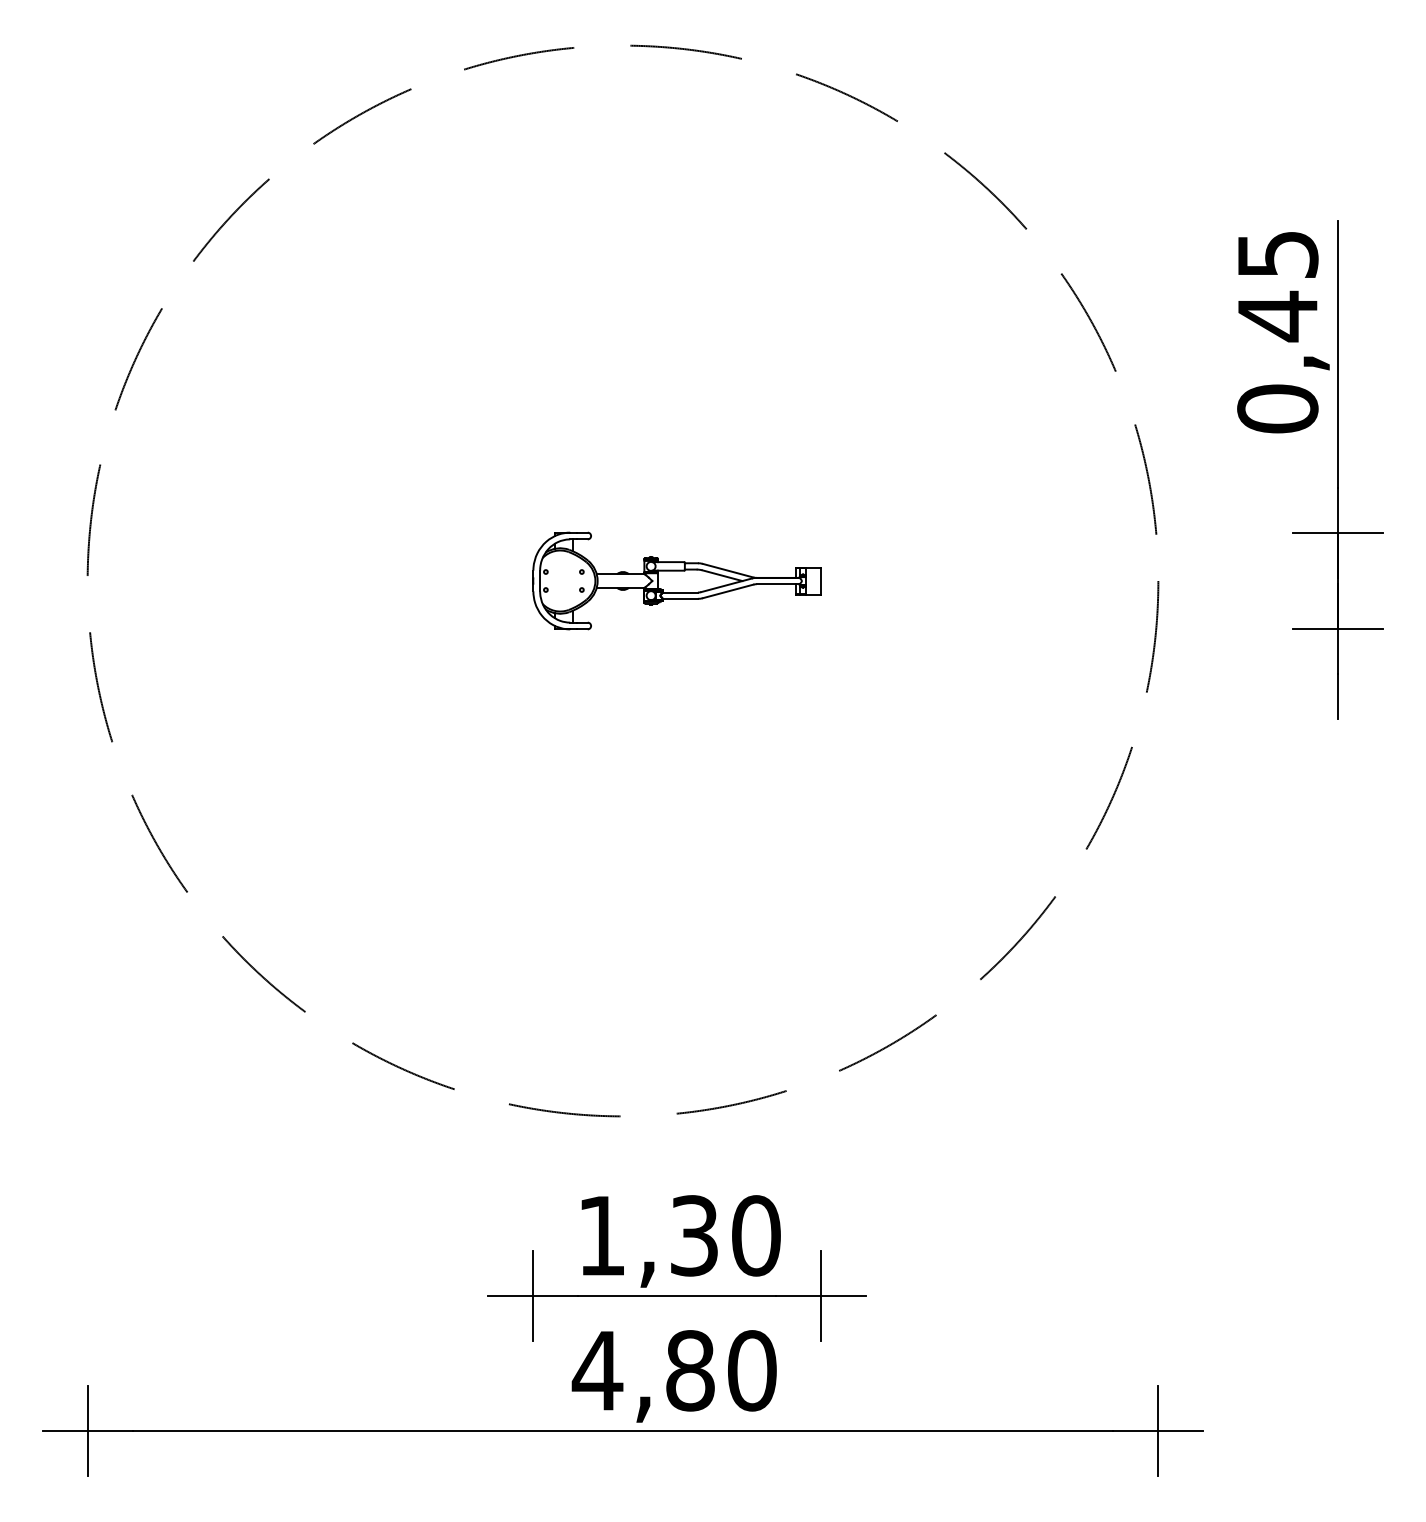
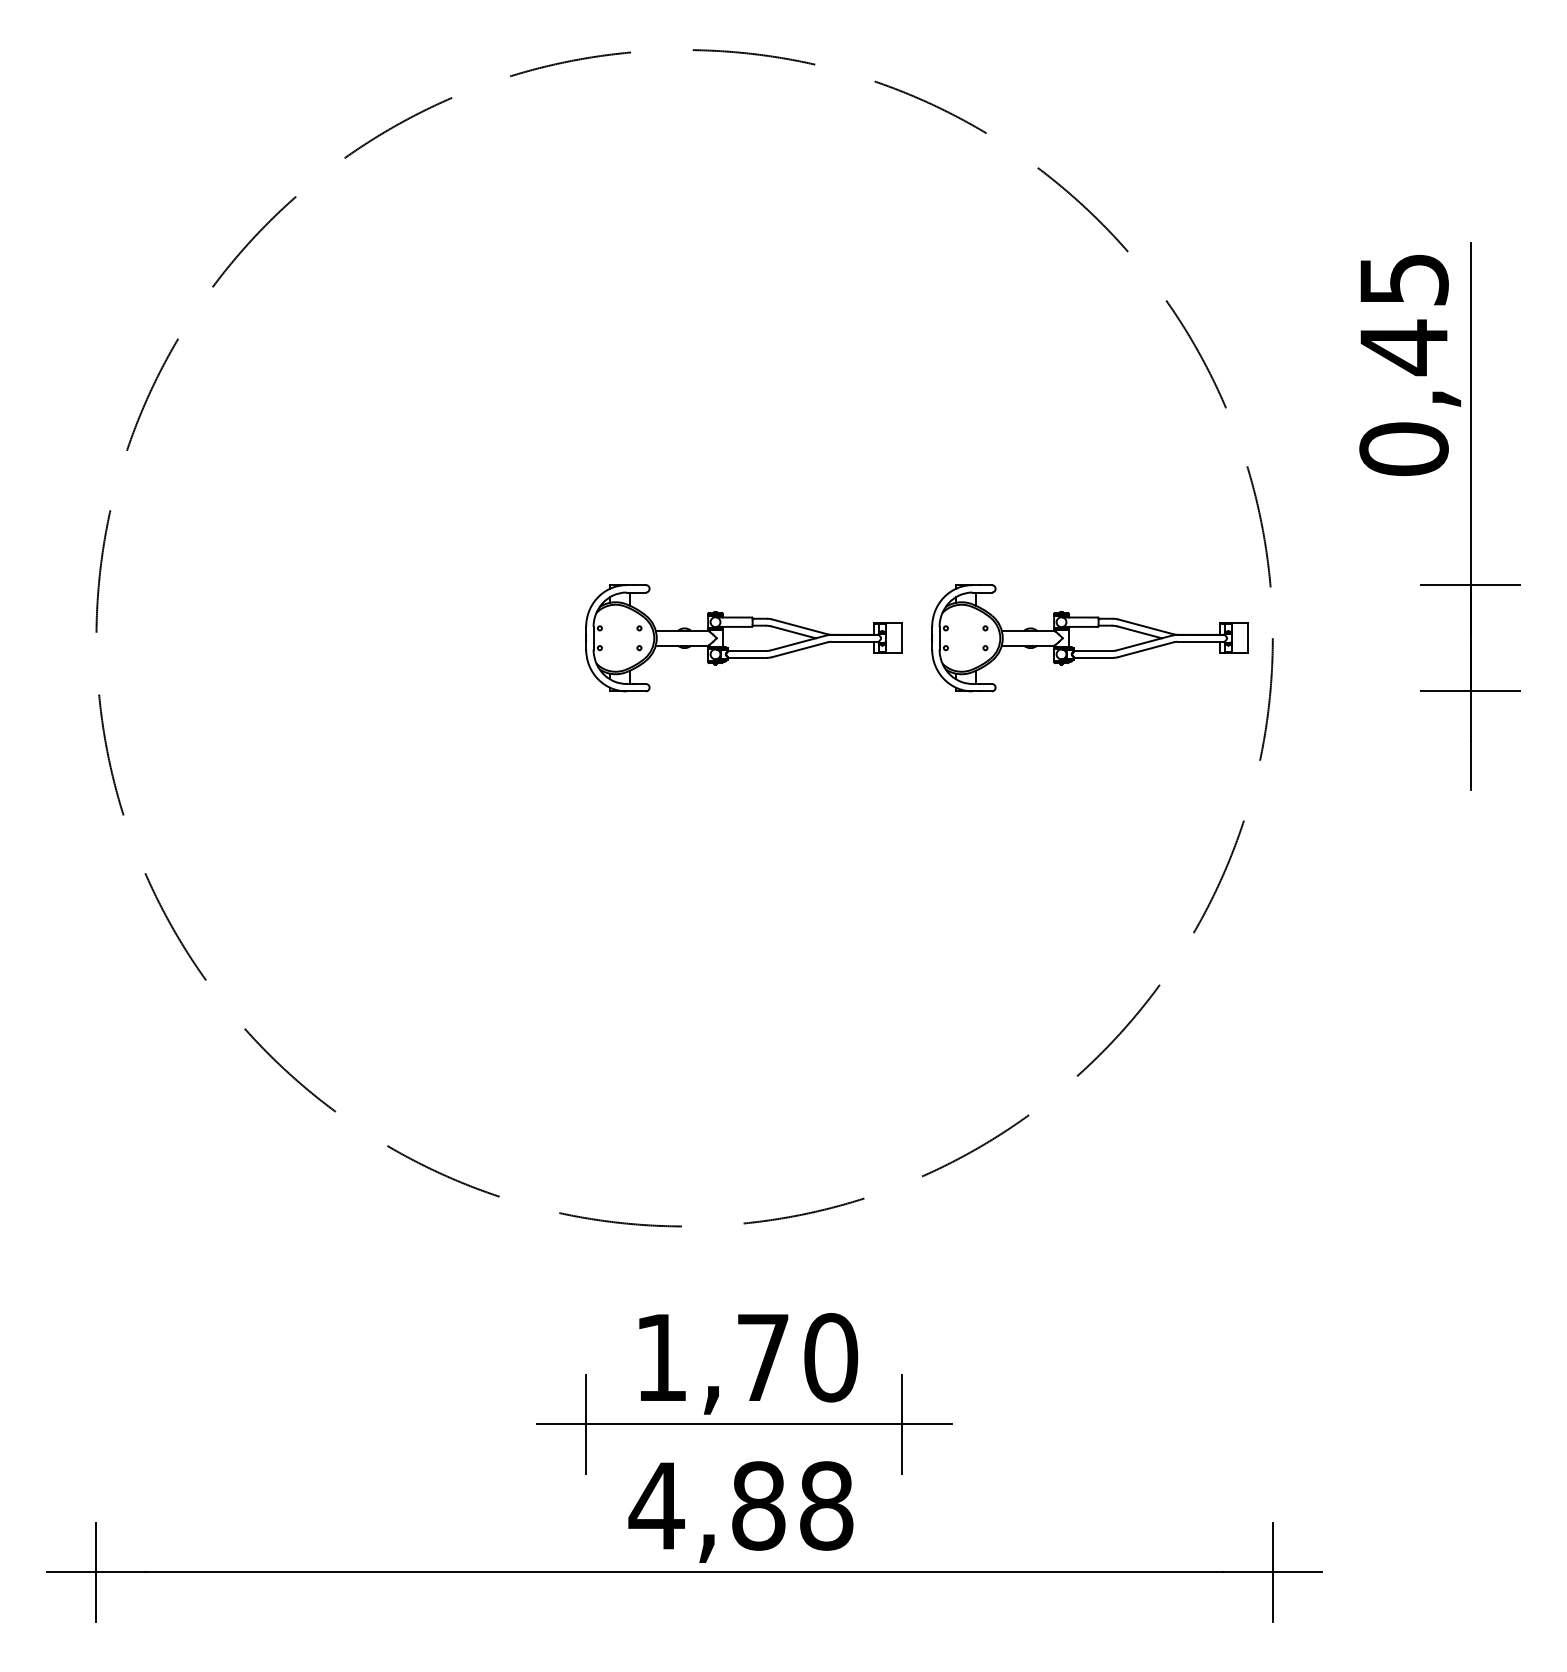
part: (991, 581) -> (1089, 638), added
text: (693, 1235) -> (762, 1357), 1,30 -> 1,70
text: (752, 1370) -> (826, 1505), 4,80 -> 4,88

